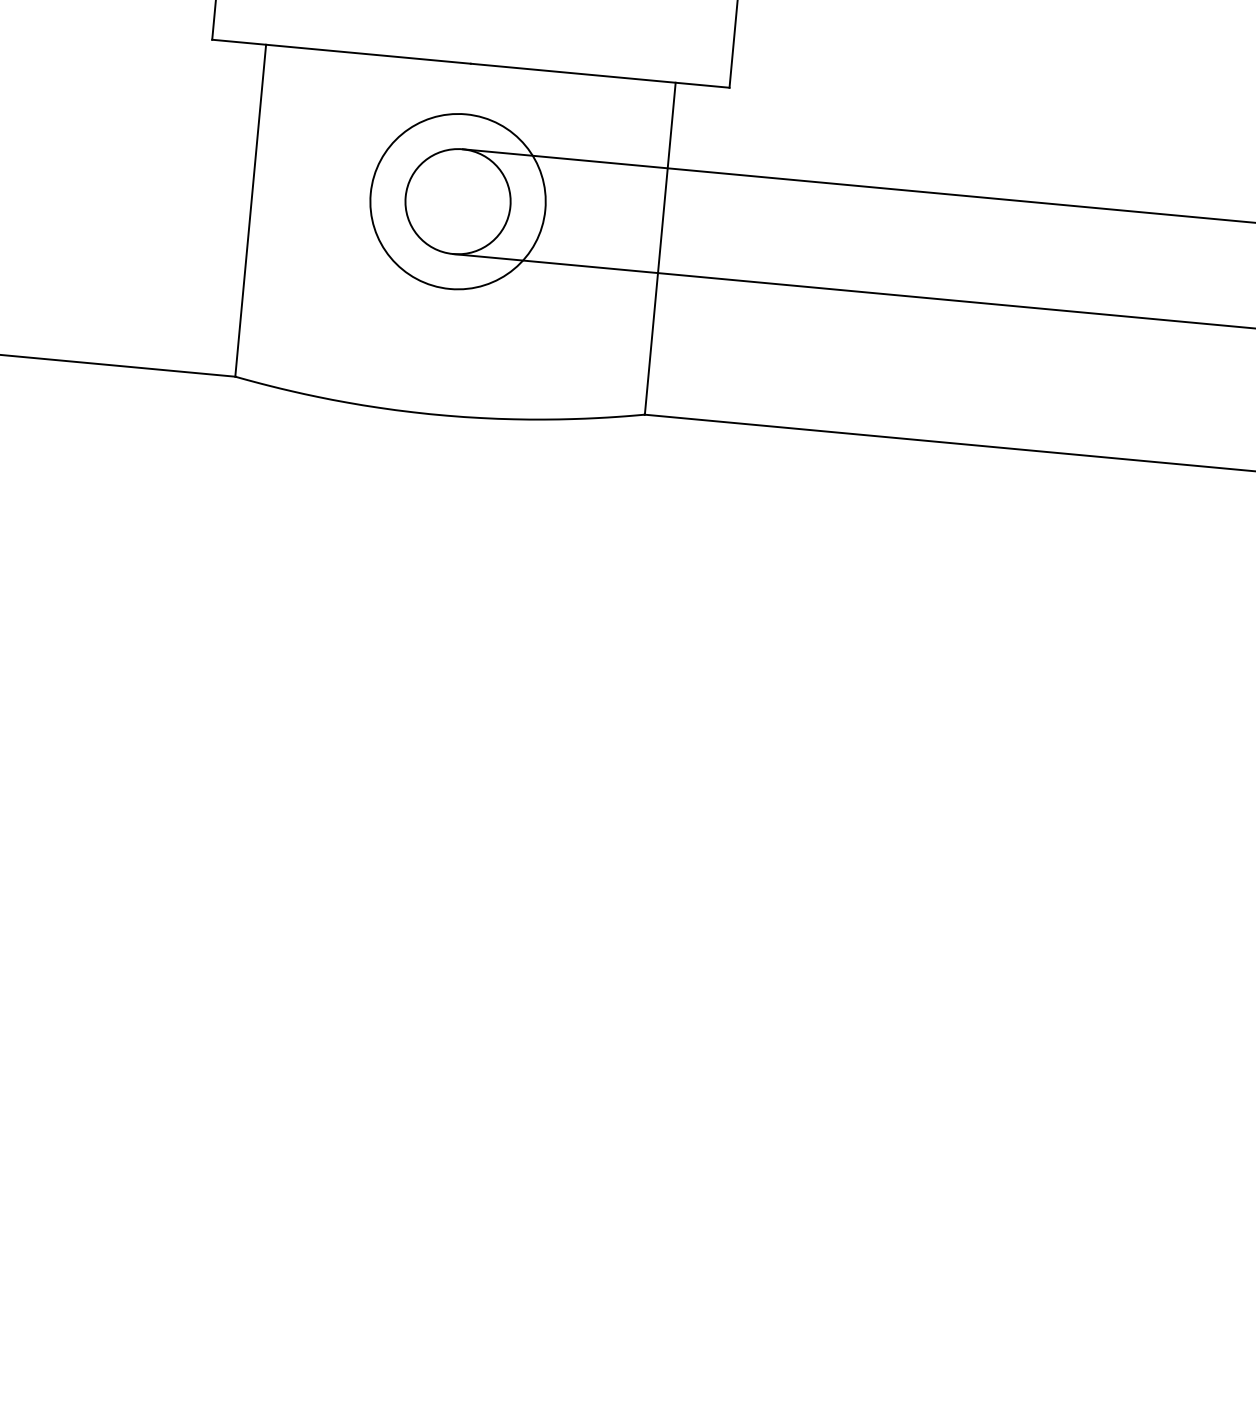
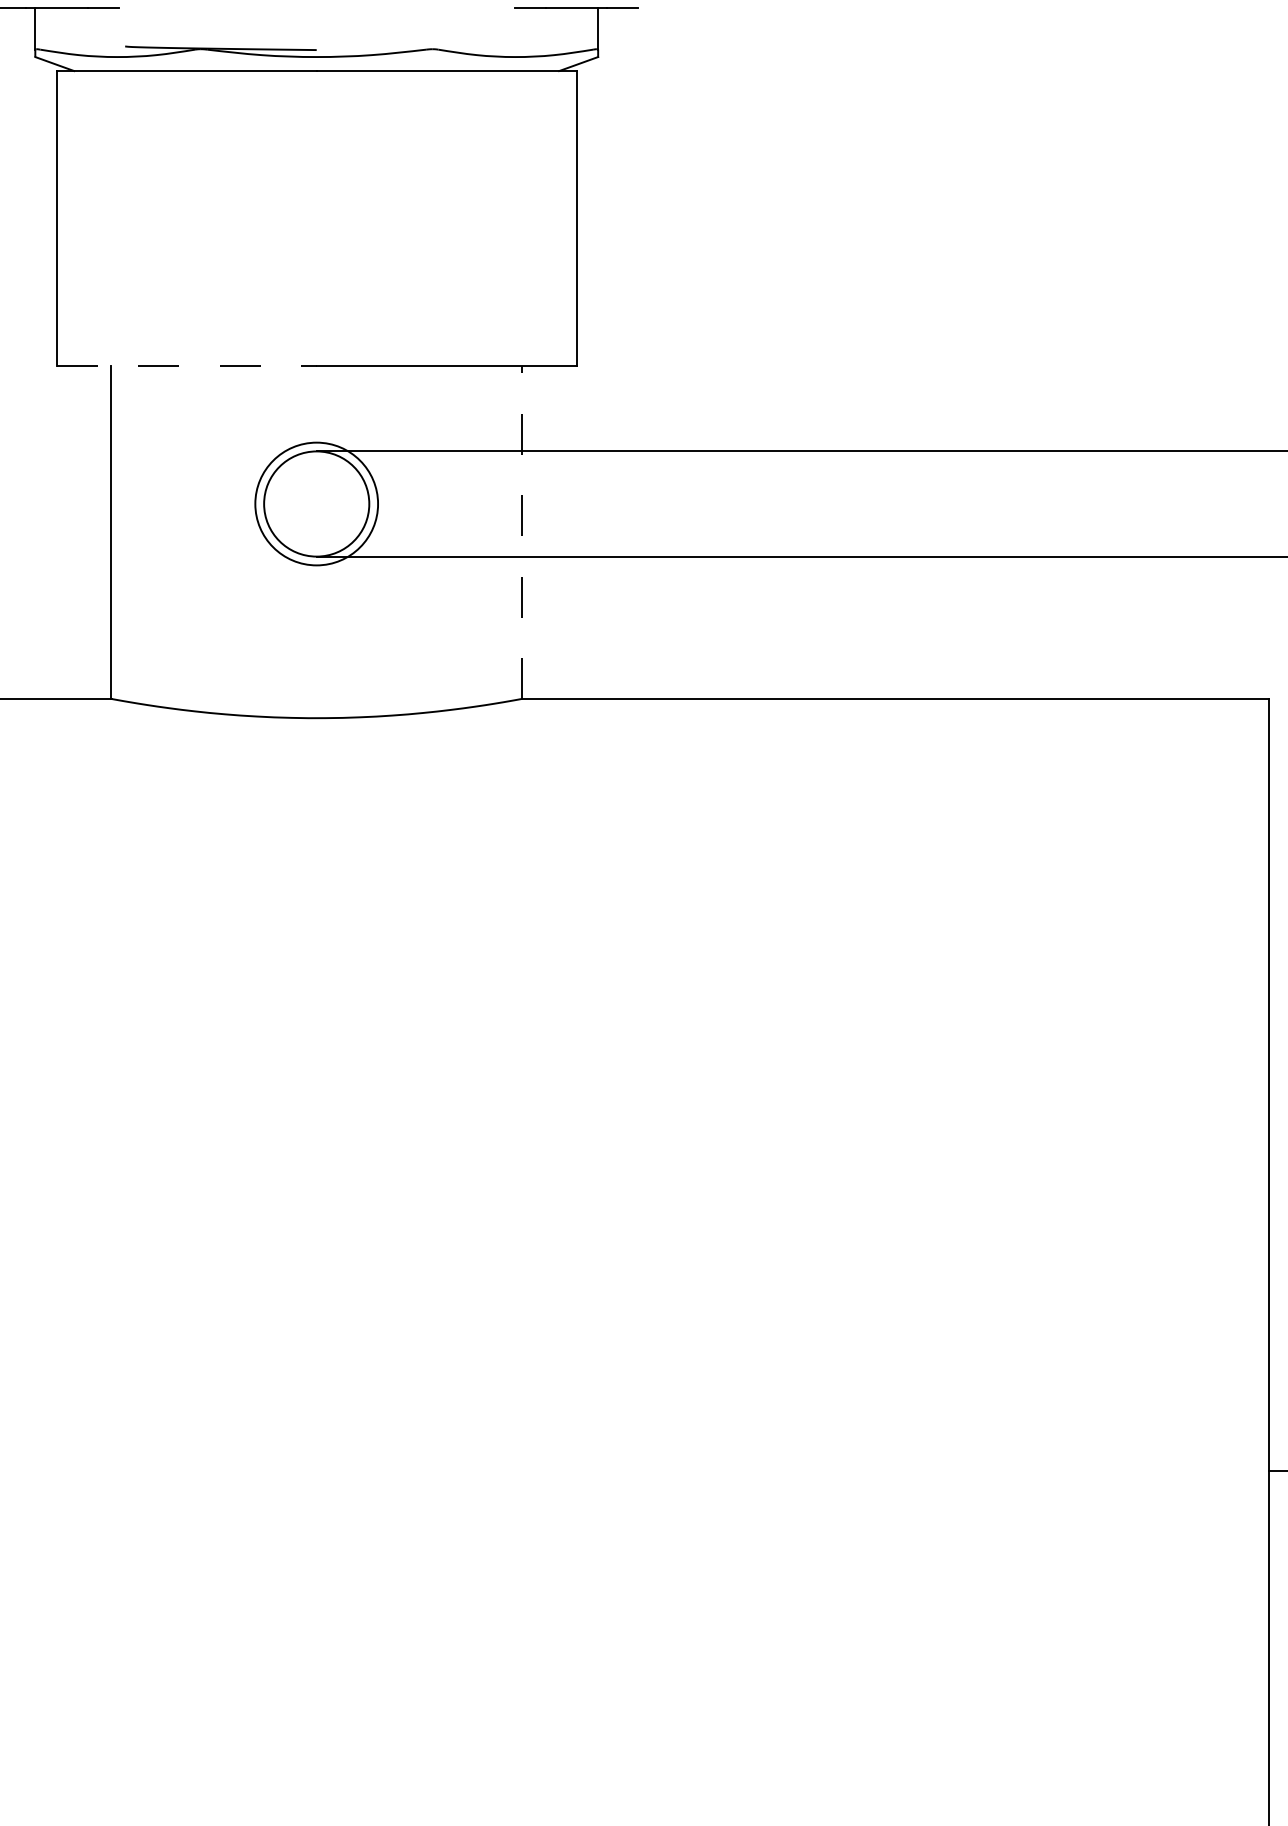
line: (341, 51) -> (186, 365), solid -> dashed
circle: (457, 201) -> (316, 503), size x0.7
line: (660, 249) -> (522, 532), solid -> dashed

